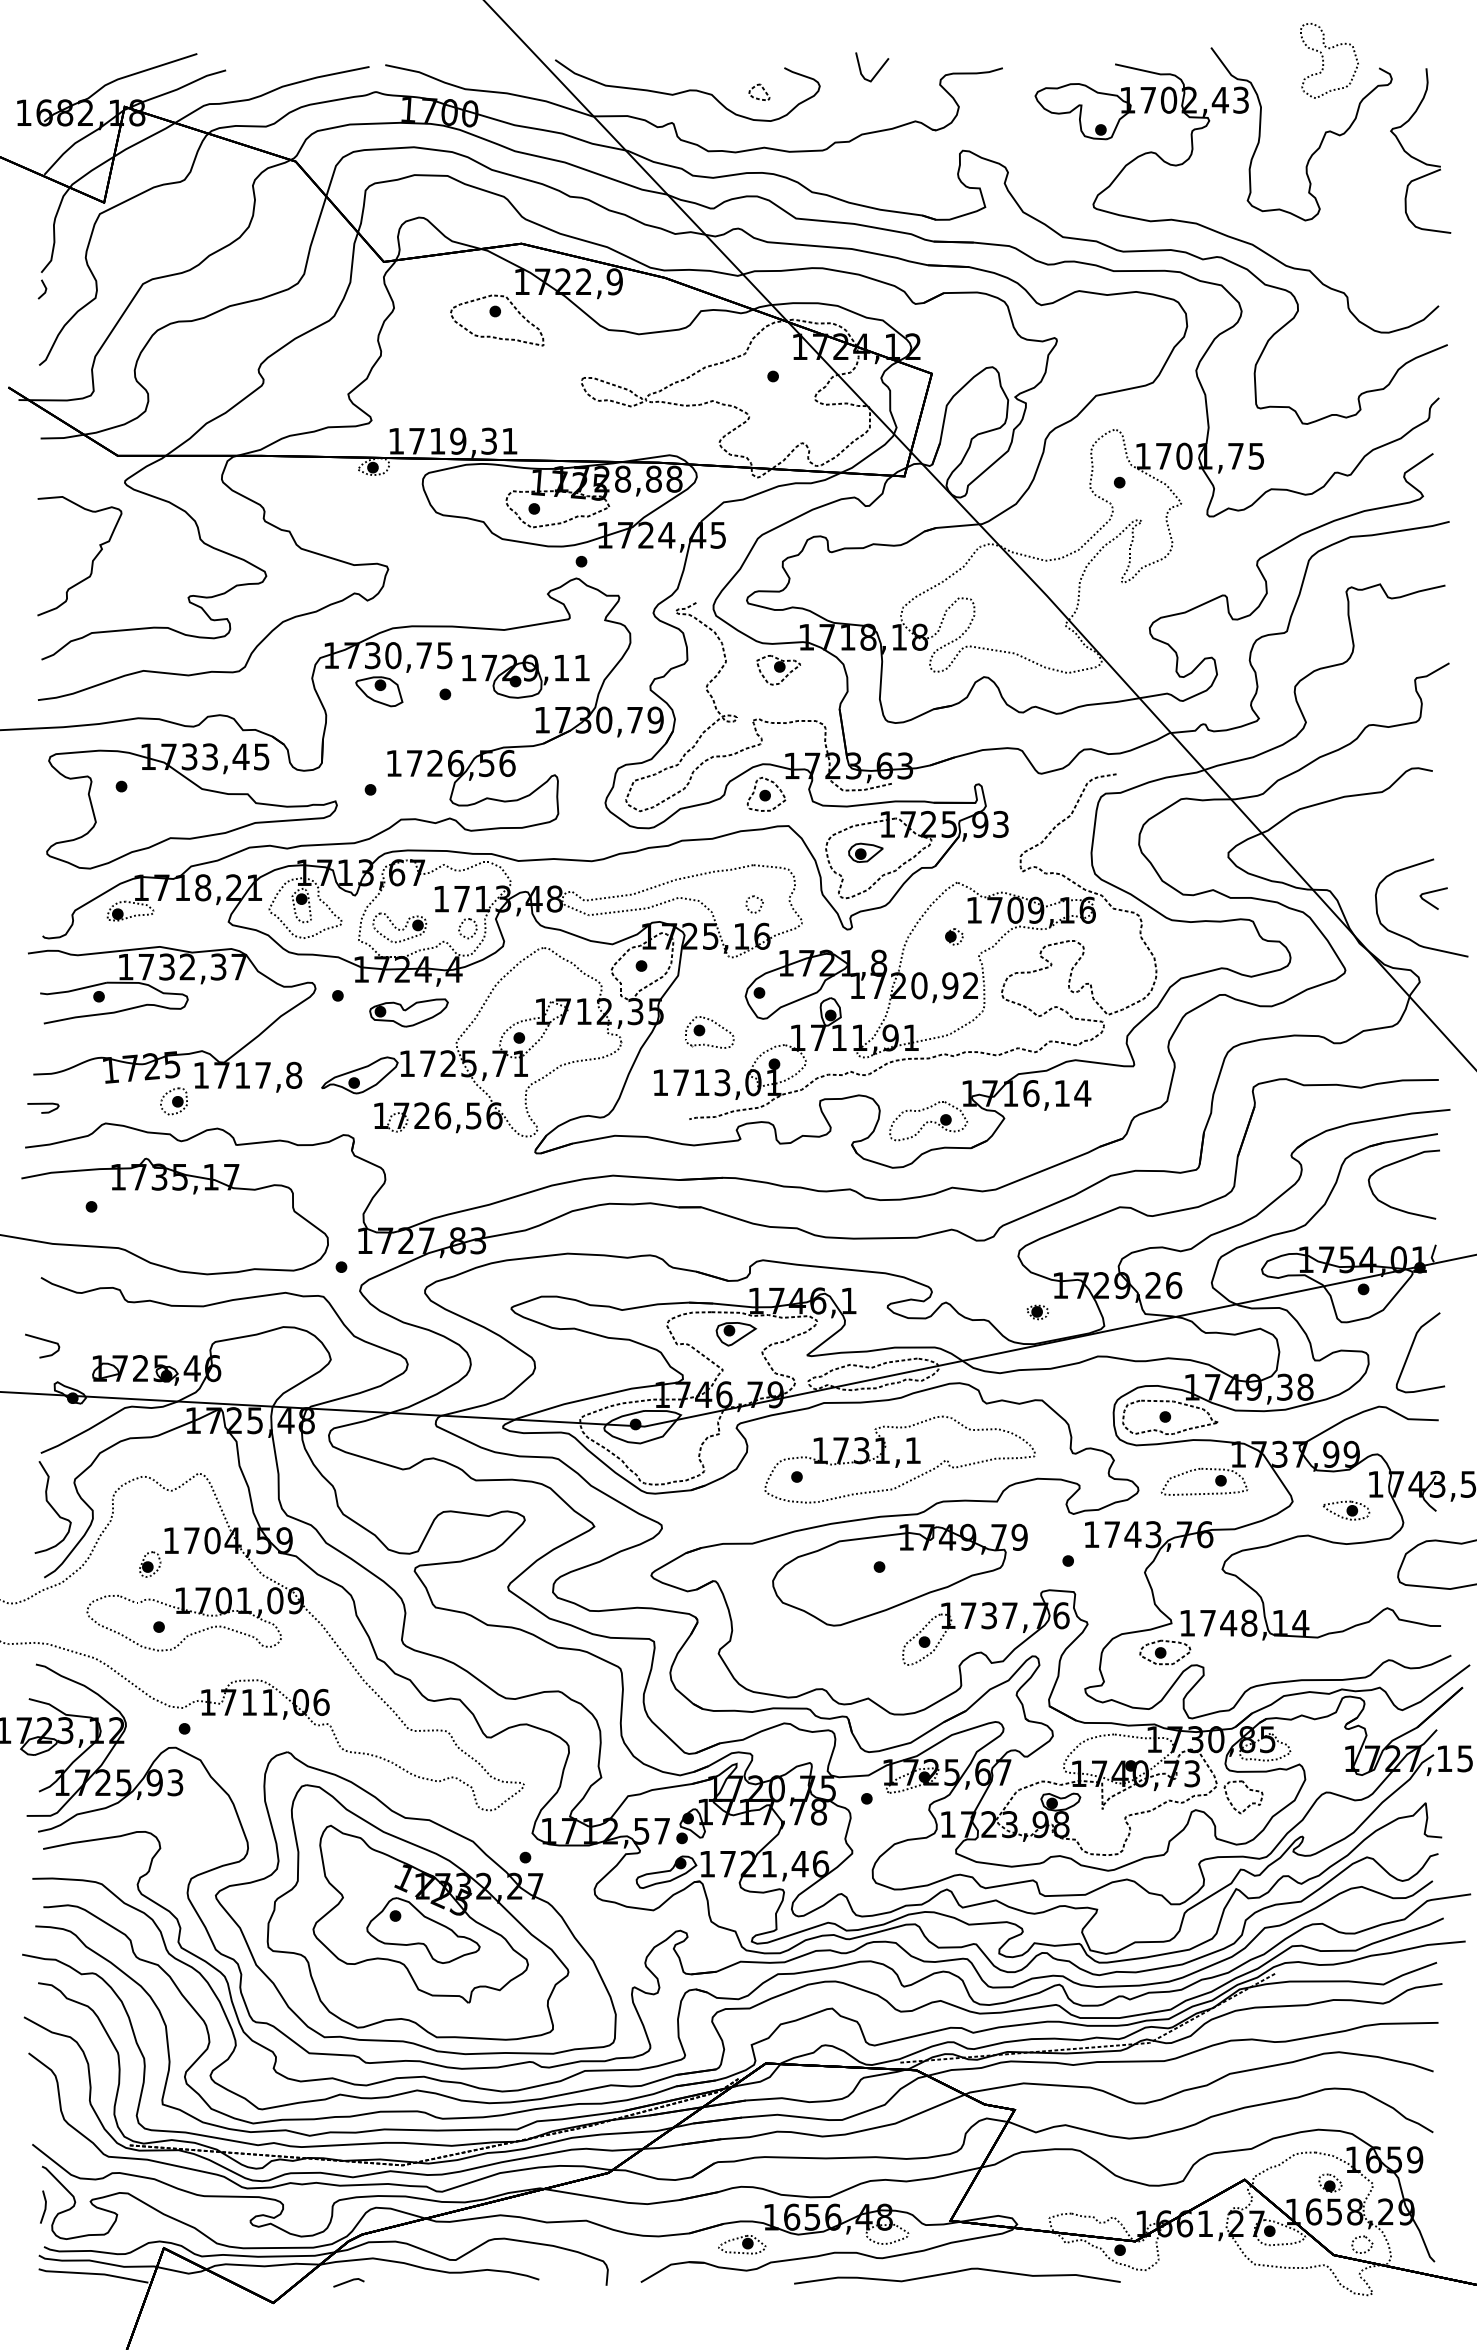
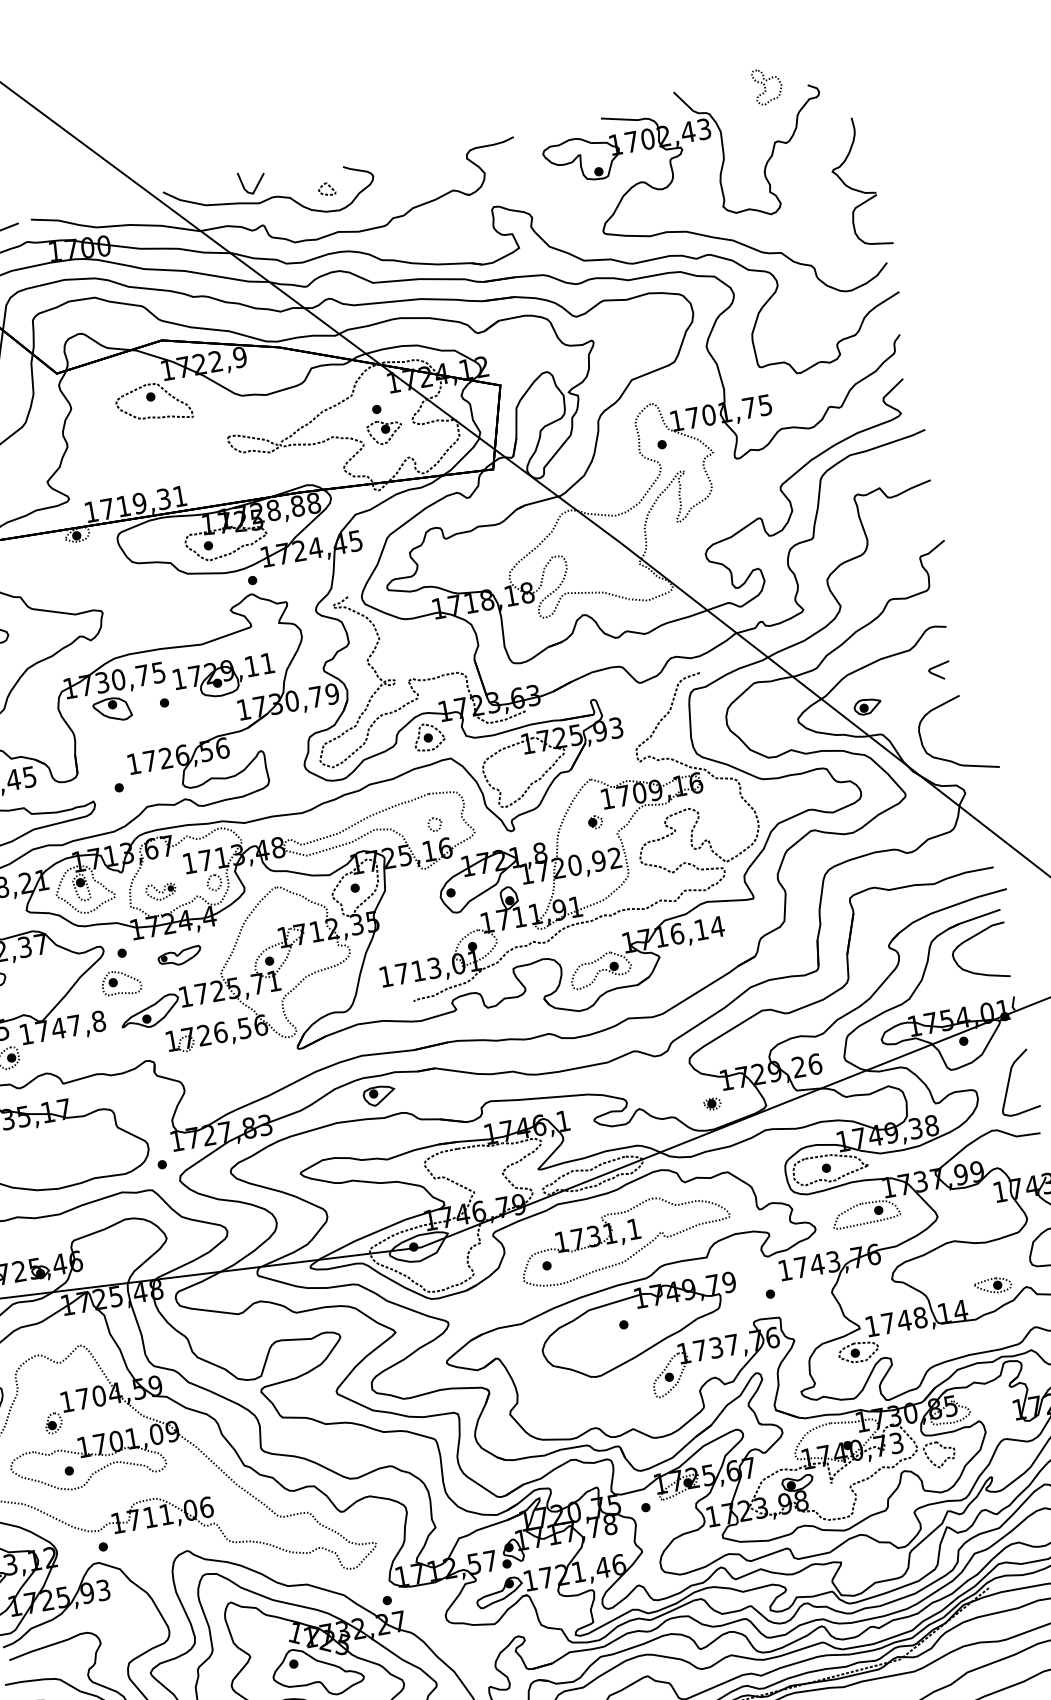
part: (1329, 60) -> (767, 86), size x0.6
line: (878, 69) -> (257, 183), moved
part: (1417, 158) -> (857, 189), moved
part: (778, 670) -> (385, 432), moved
part: (865, 852) -> (867, 706), moved
line: (1431, 903) -> (938, 675), moved
part: (399, 927) -> (160, 891), size x0.7
part: (408, 1012) -> (179, 956), size x0.7
part: (709, 1032) -> (121, 982), moved
text: (242, 1075) -> (58, 1028), 1717,8 -> 1747,8
part: (736, 1334) -> (379, 1096), moved
part: (1346, 1510) -> (993, 1285), moved

